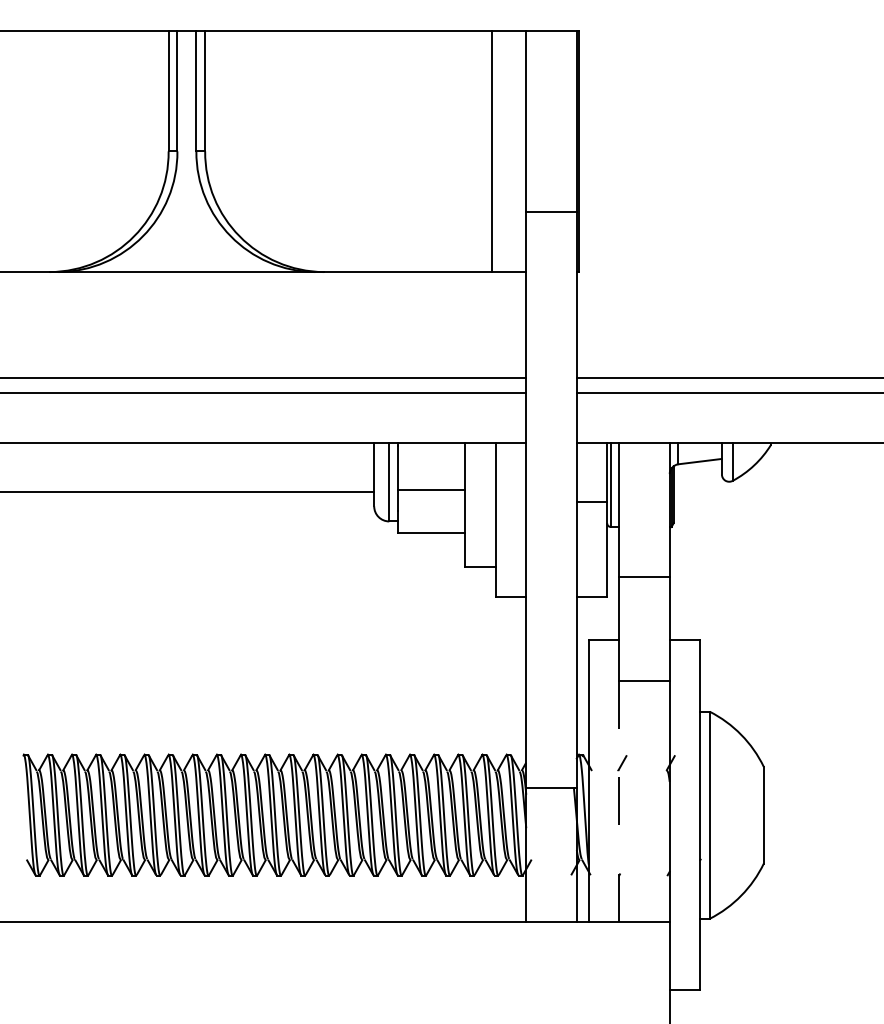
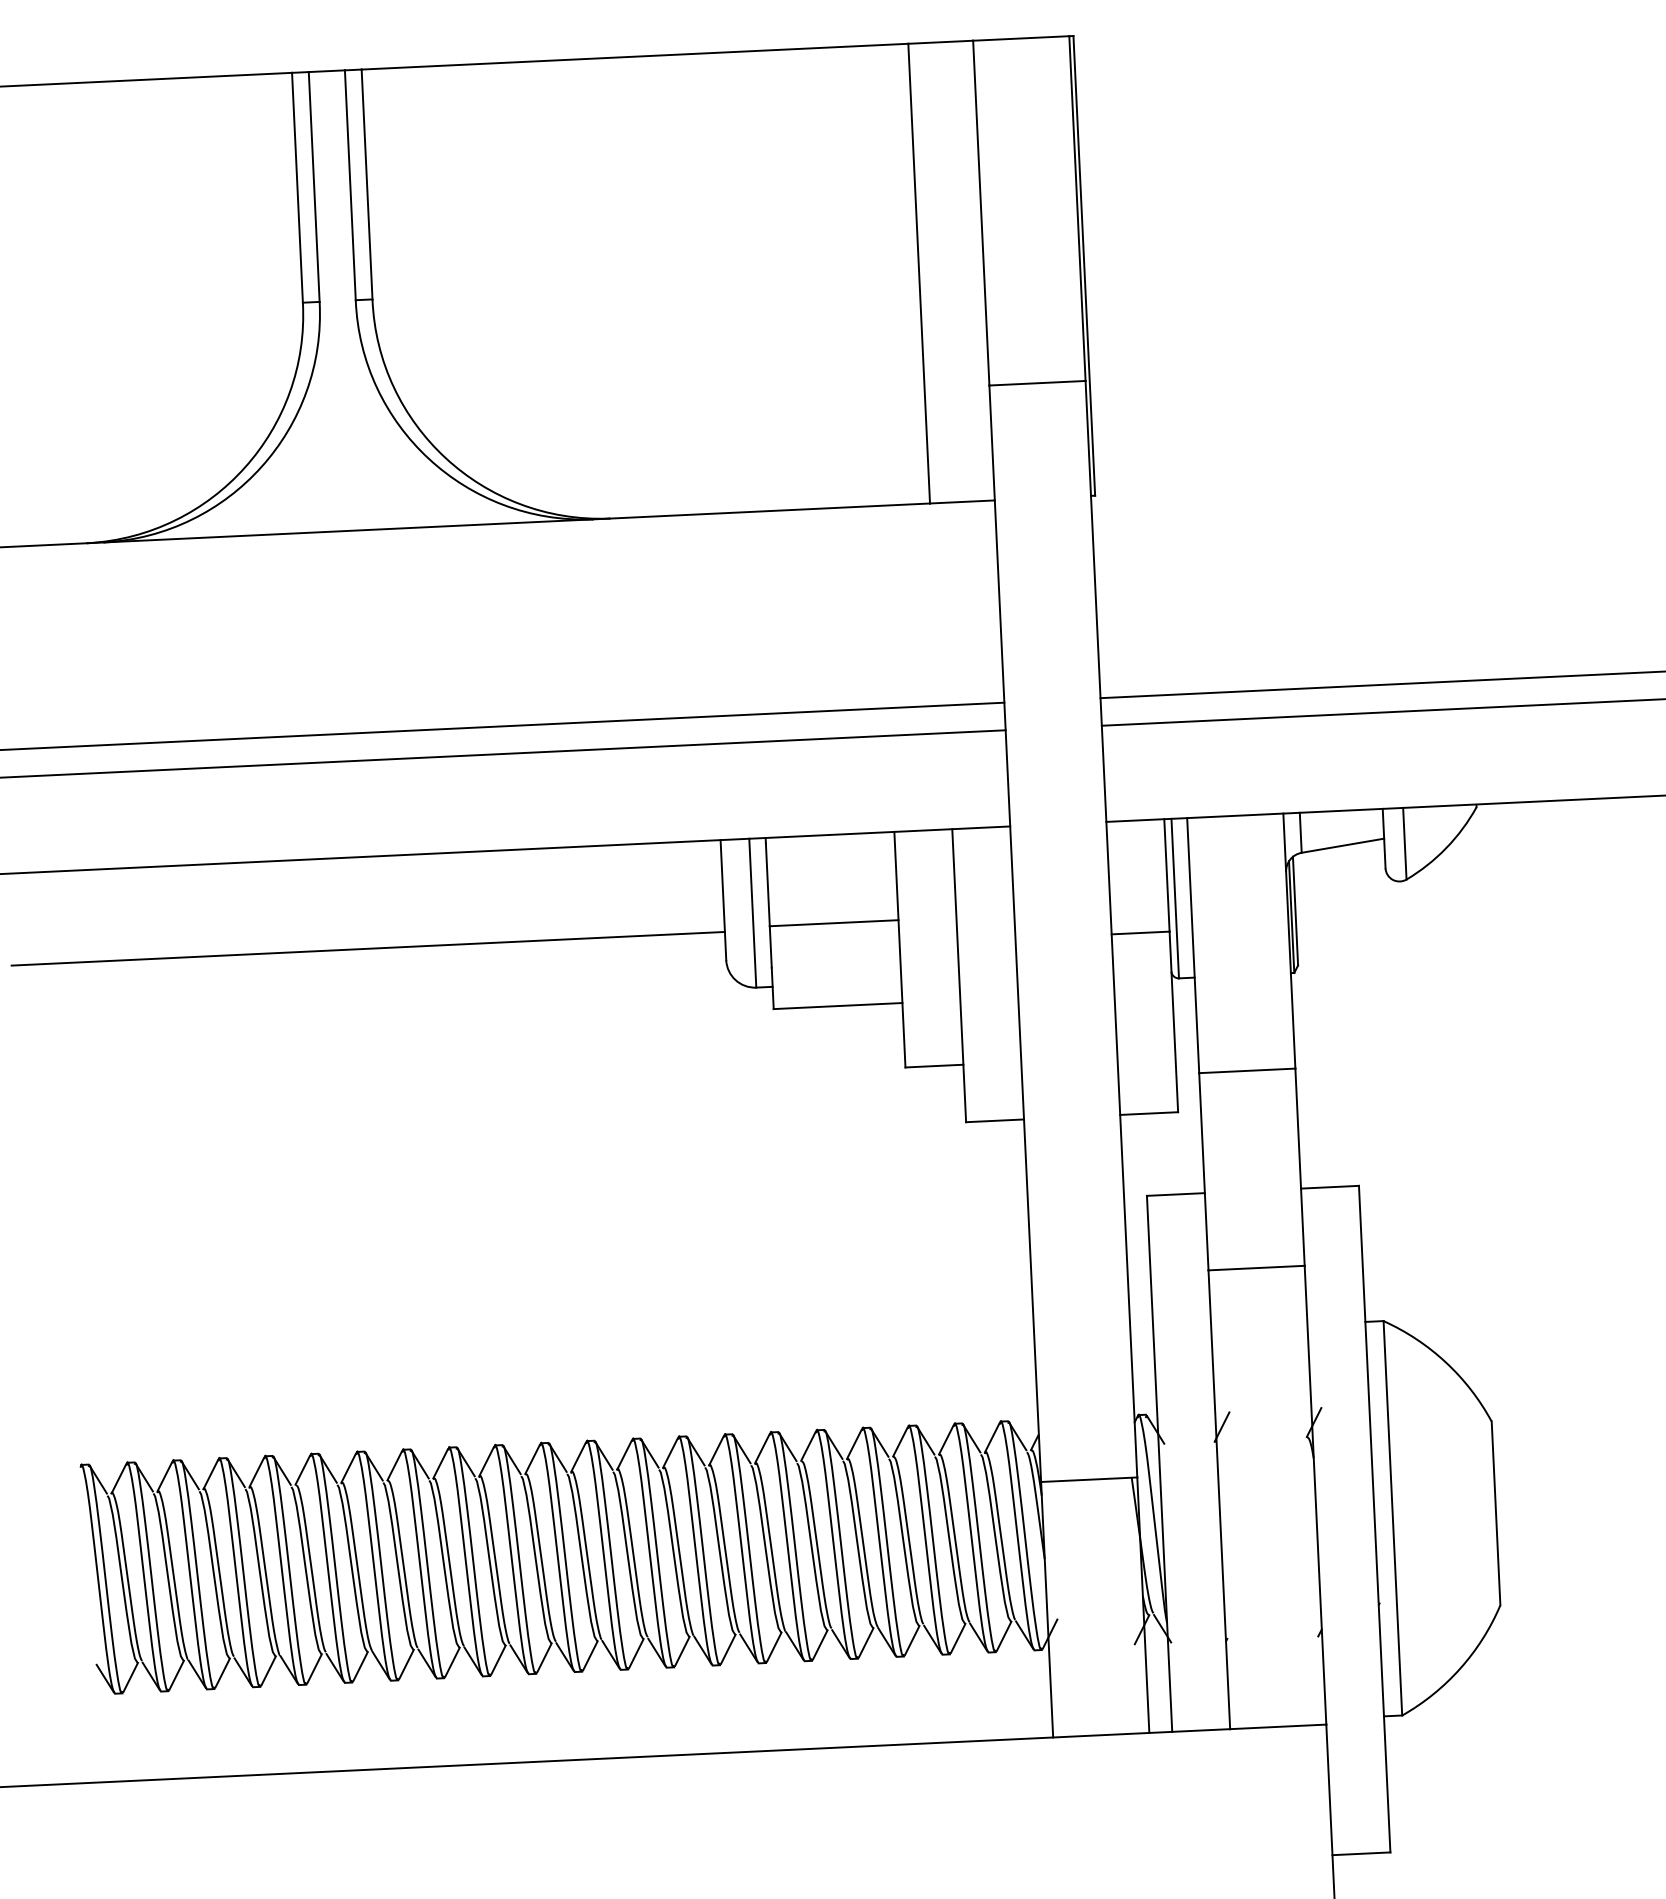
line: (619, 801) -> (1219, 1500), dashed -> solid

